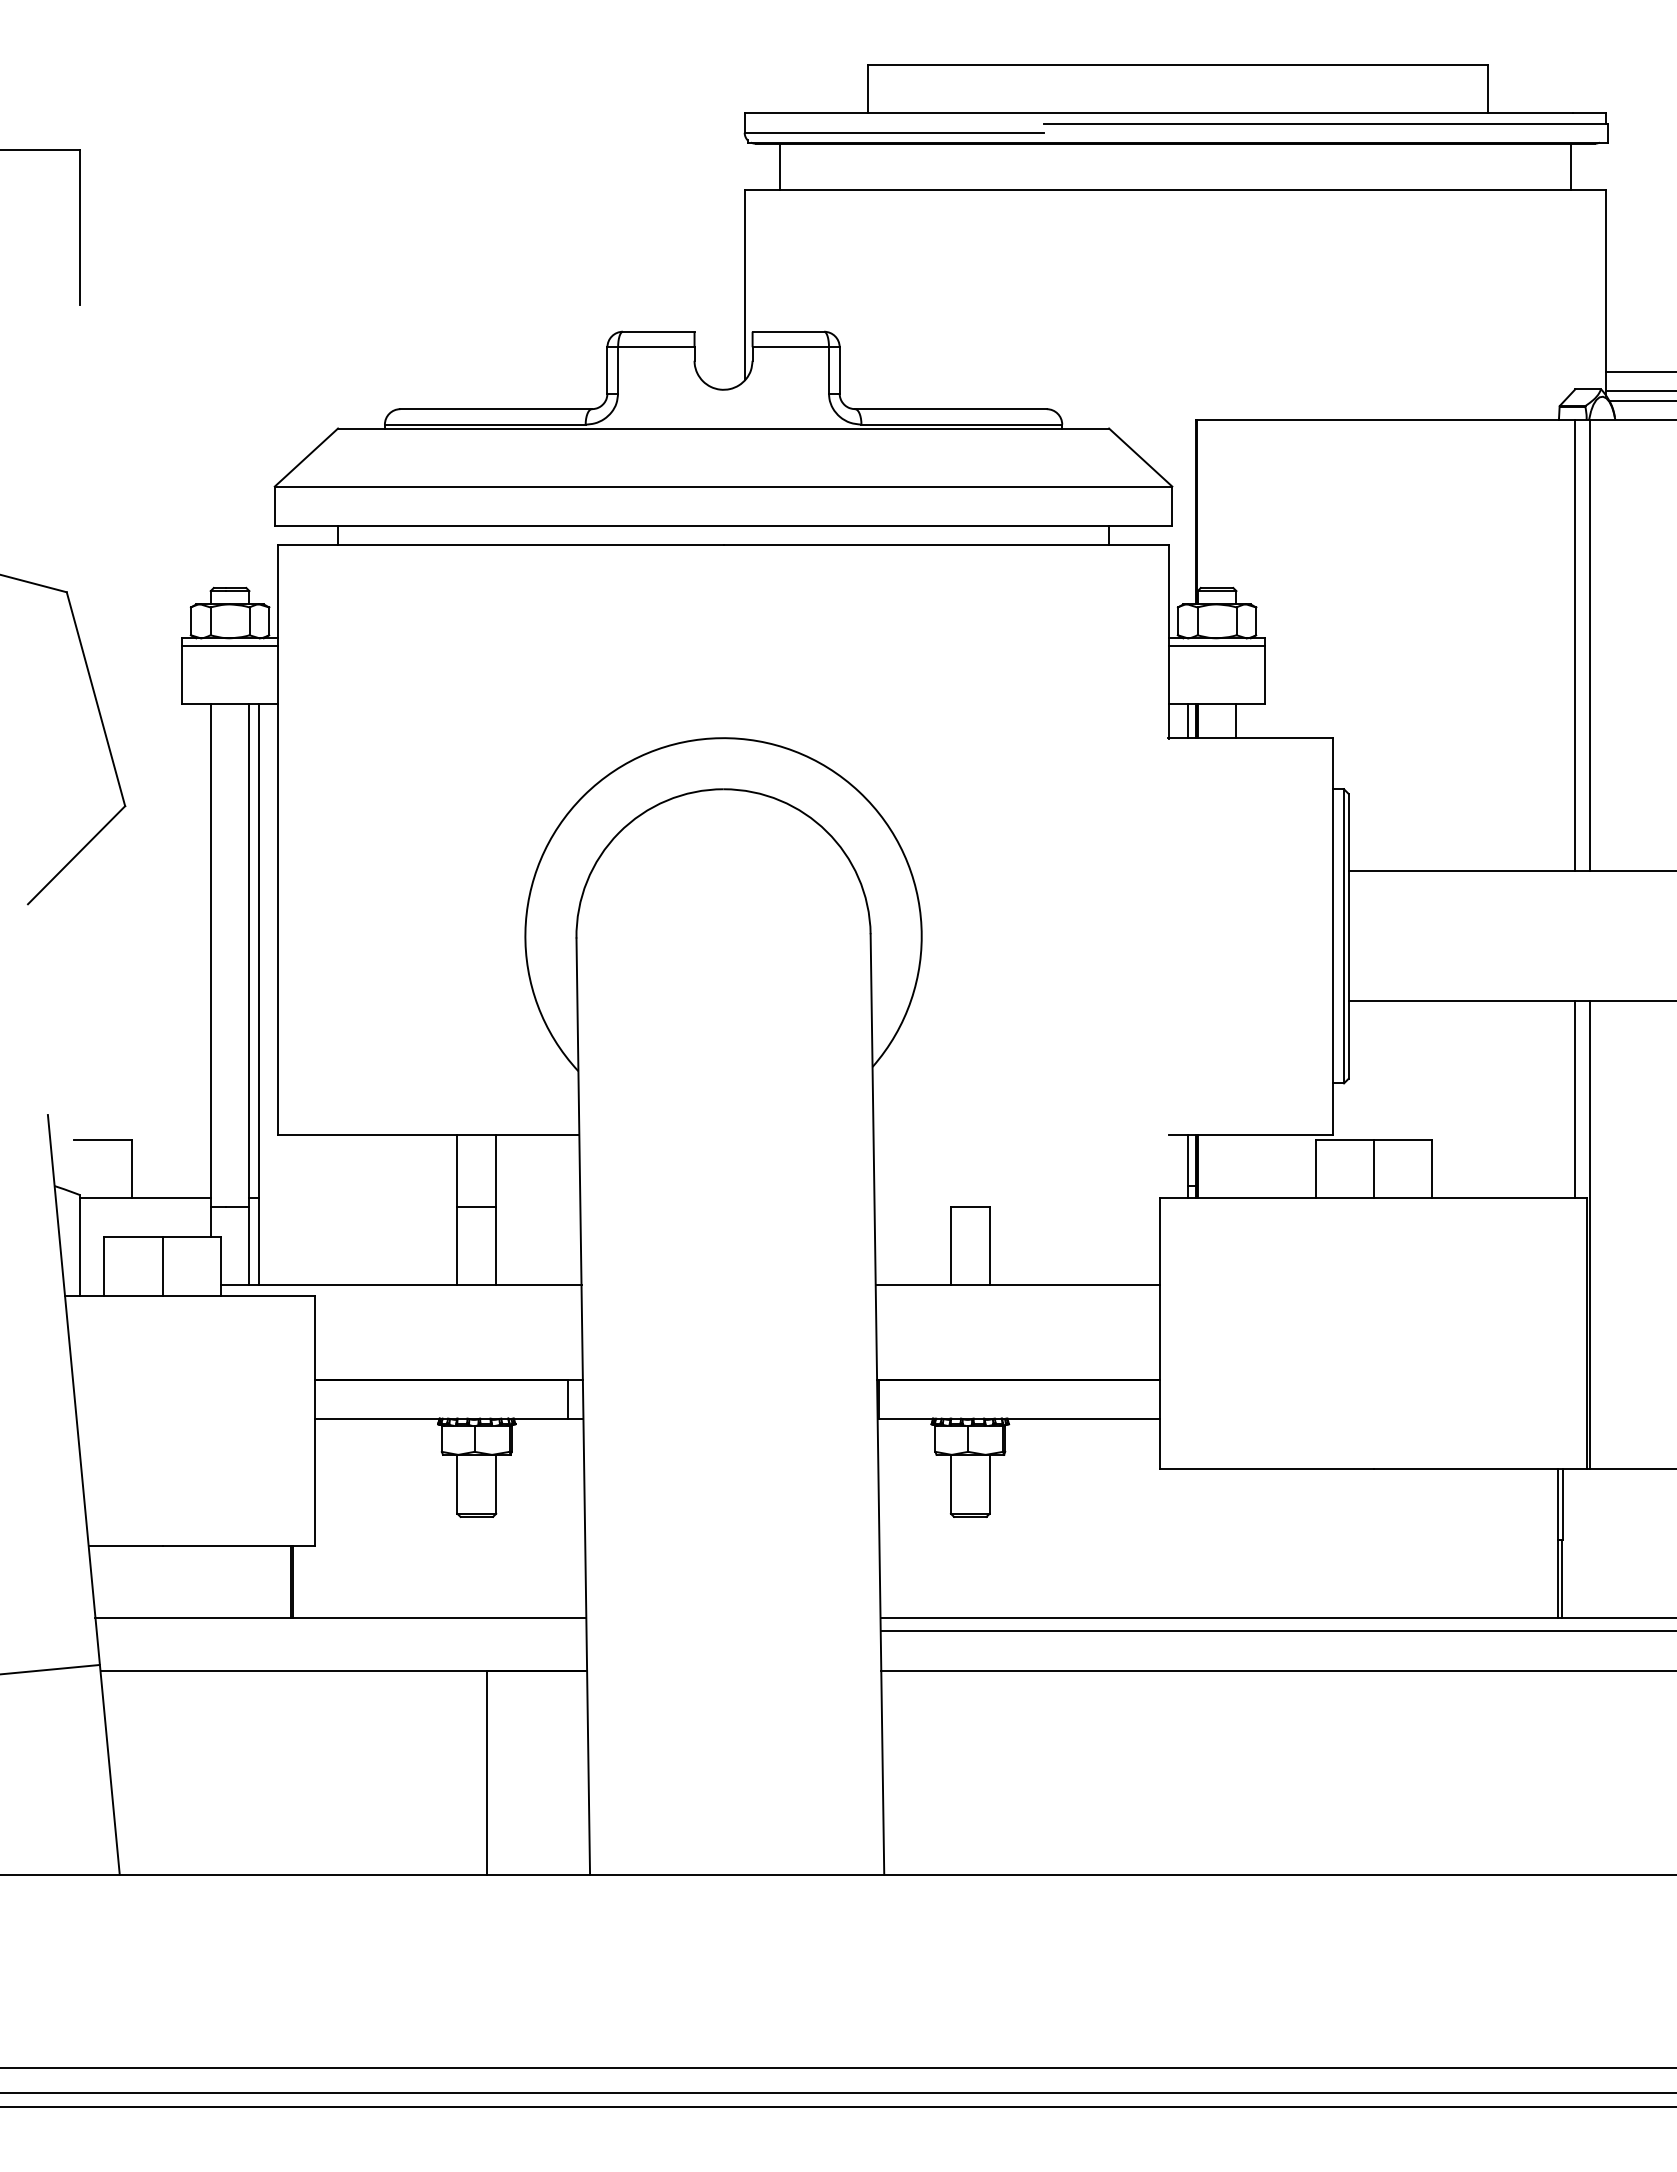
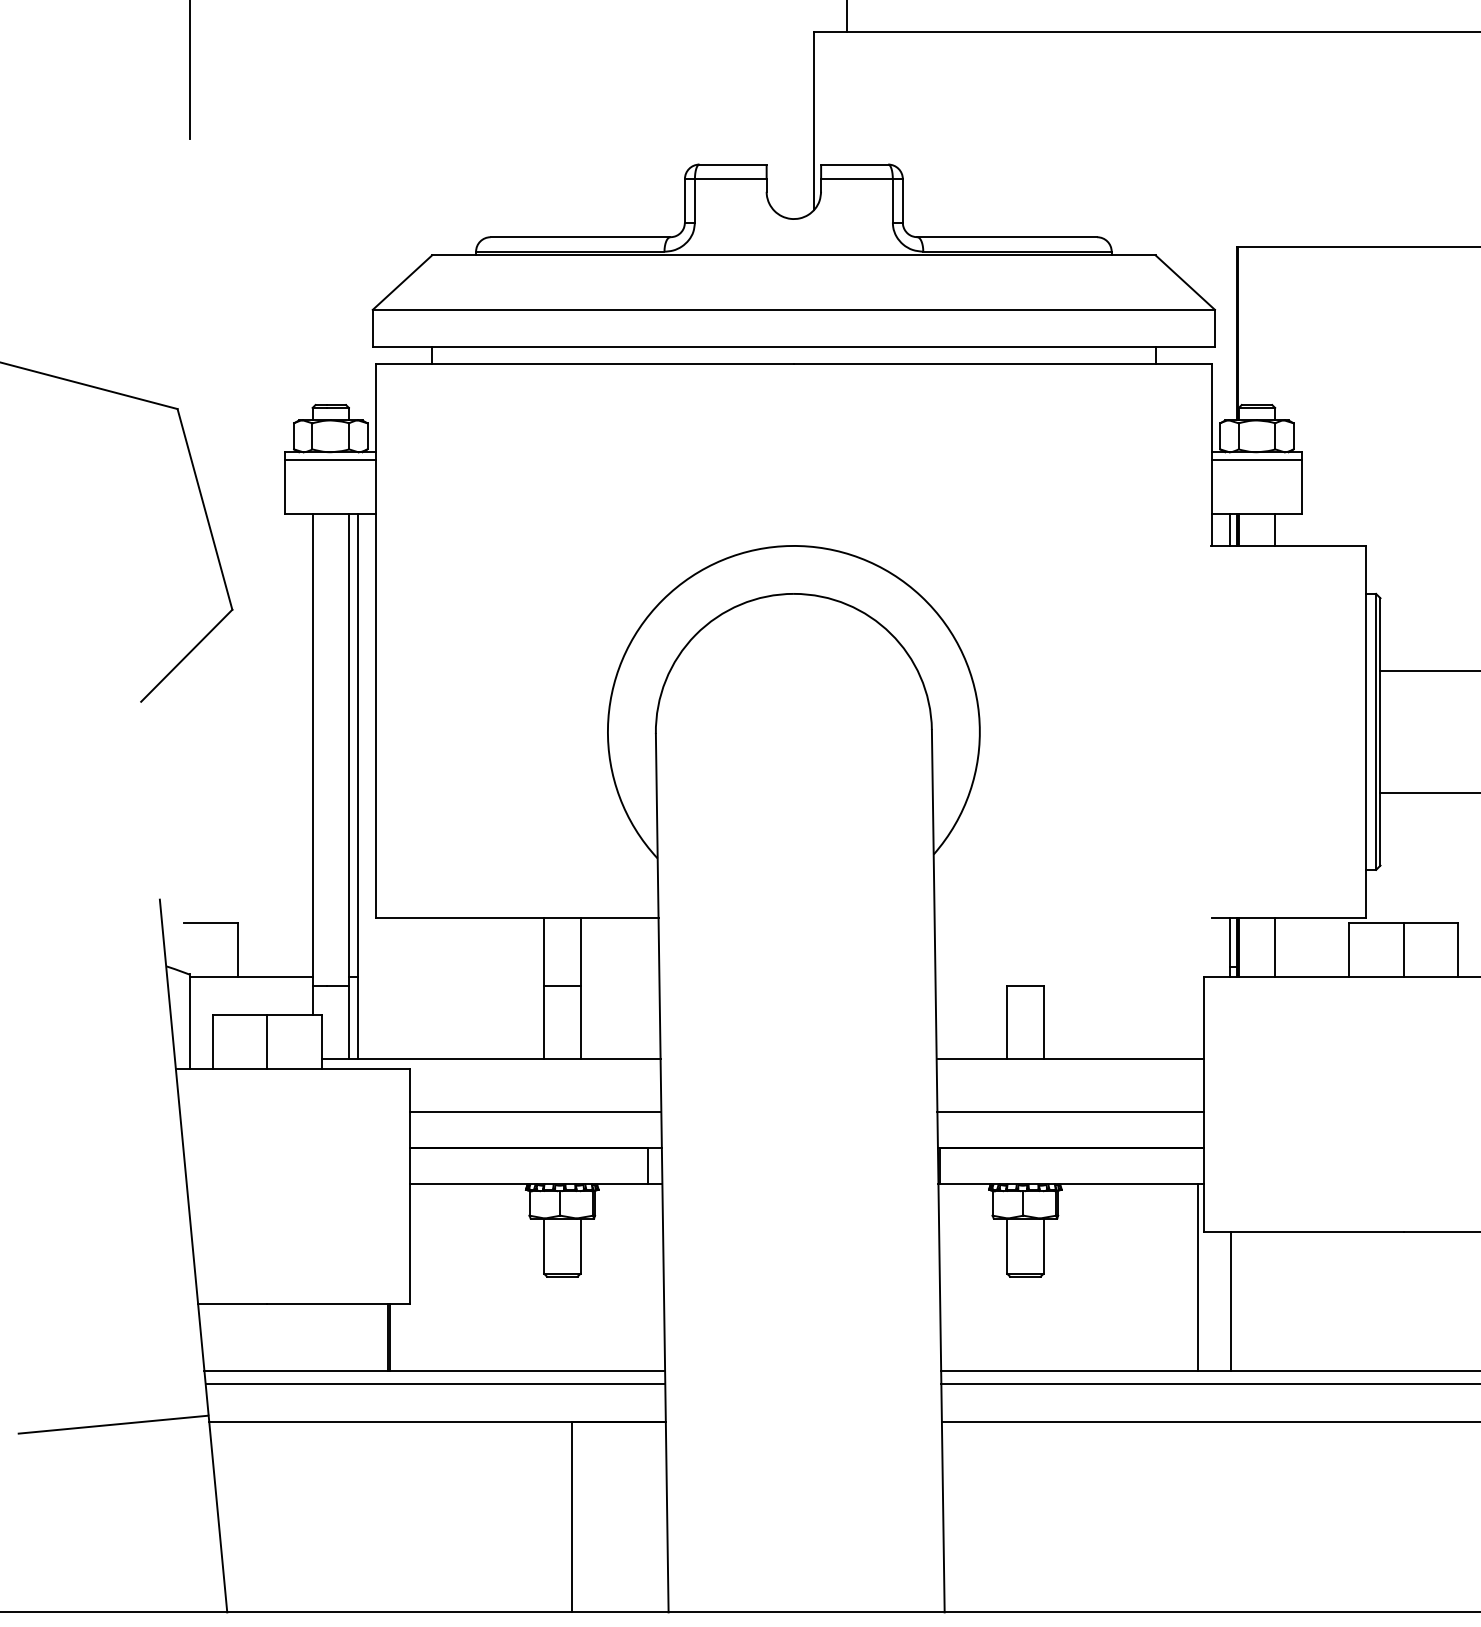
line: (1236, 1165) -> (1275, 946), added
line: (448, 1341) -> (535, 1112), added
line: (1018, 1341) -> (1070, 1112), added
line: (1154, 1517) -> (1198, 1277), added
line: (1189, 1542) -> (1231, 1300), added
line: (341, 1631) -> (435, 1384), added

